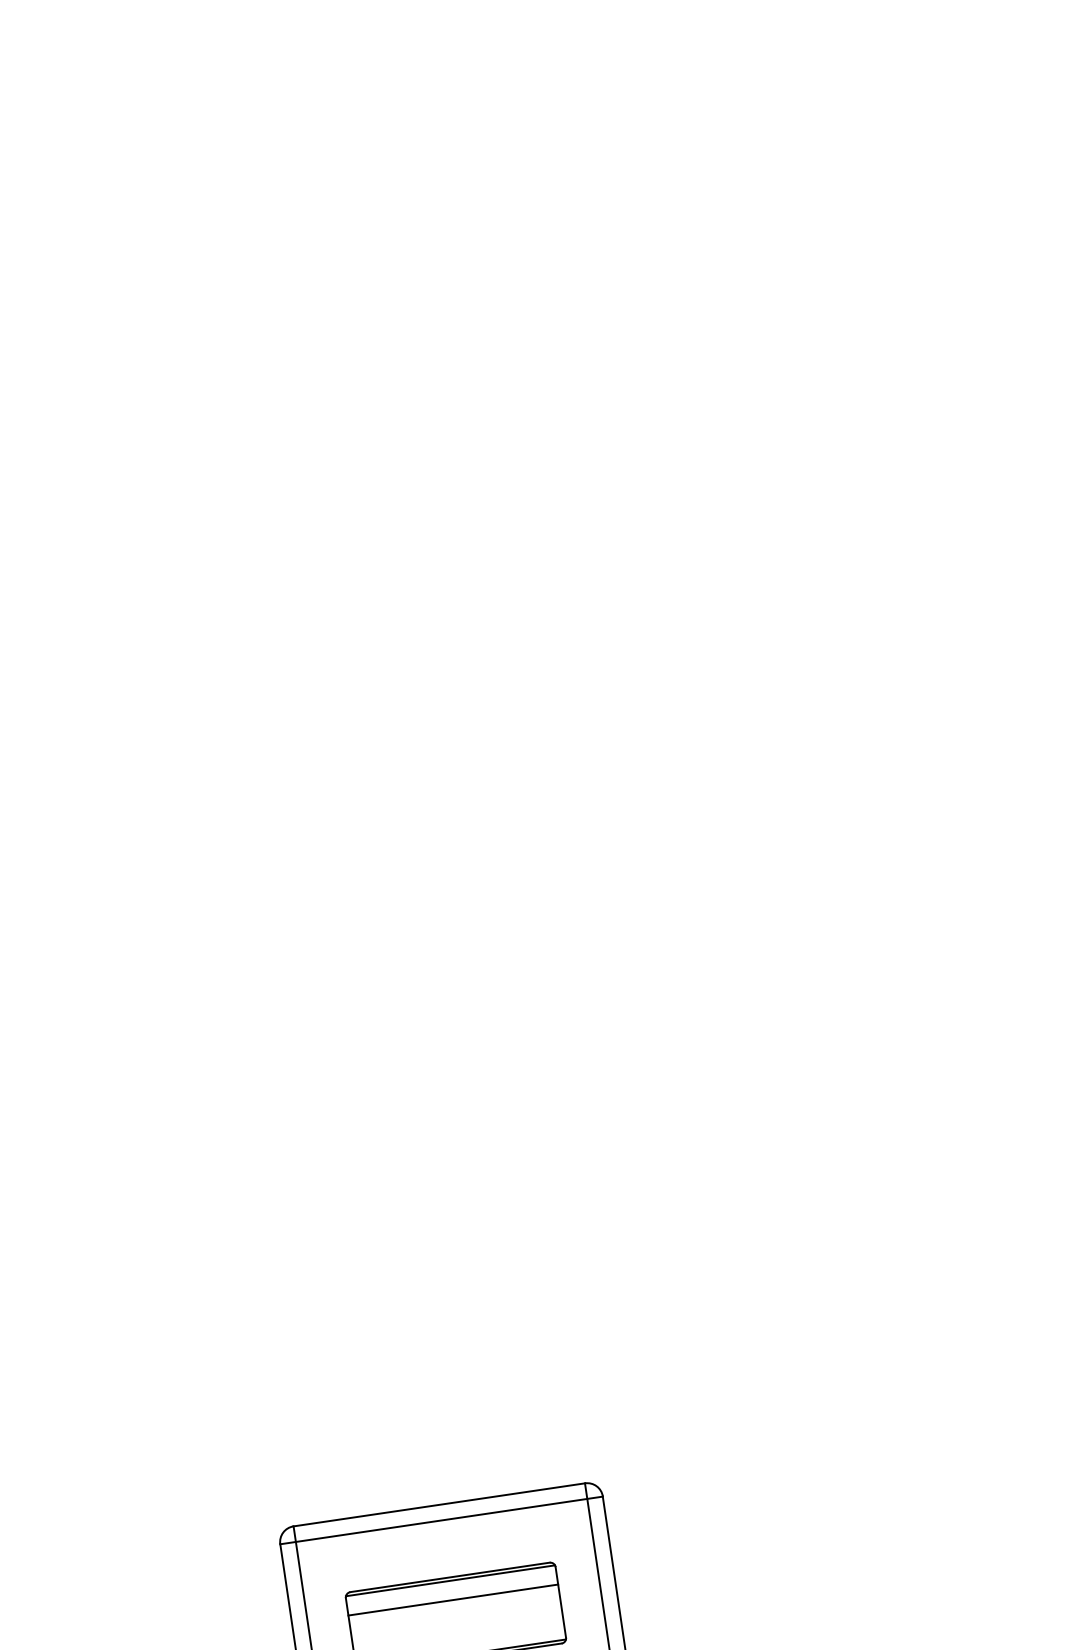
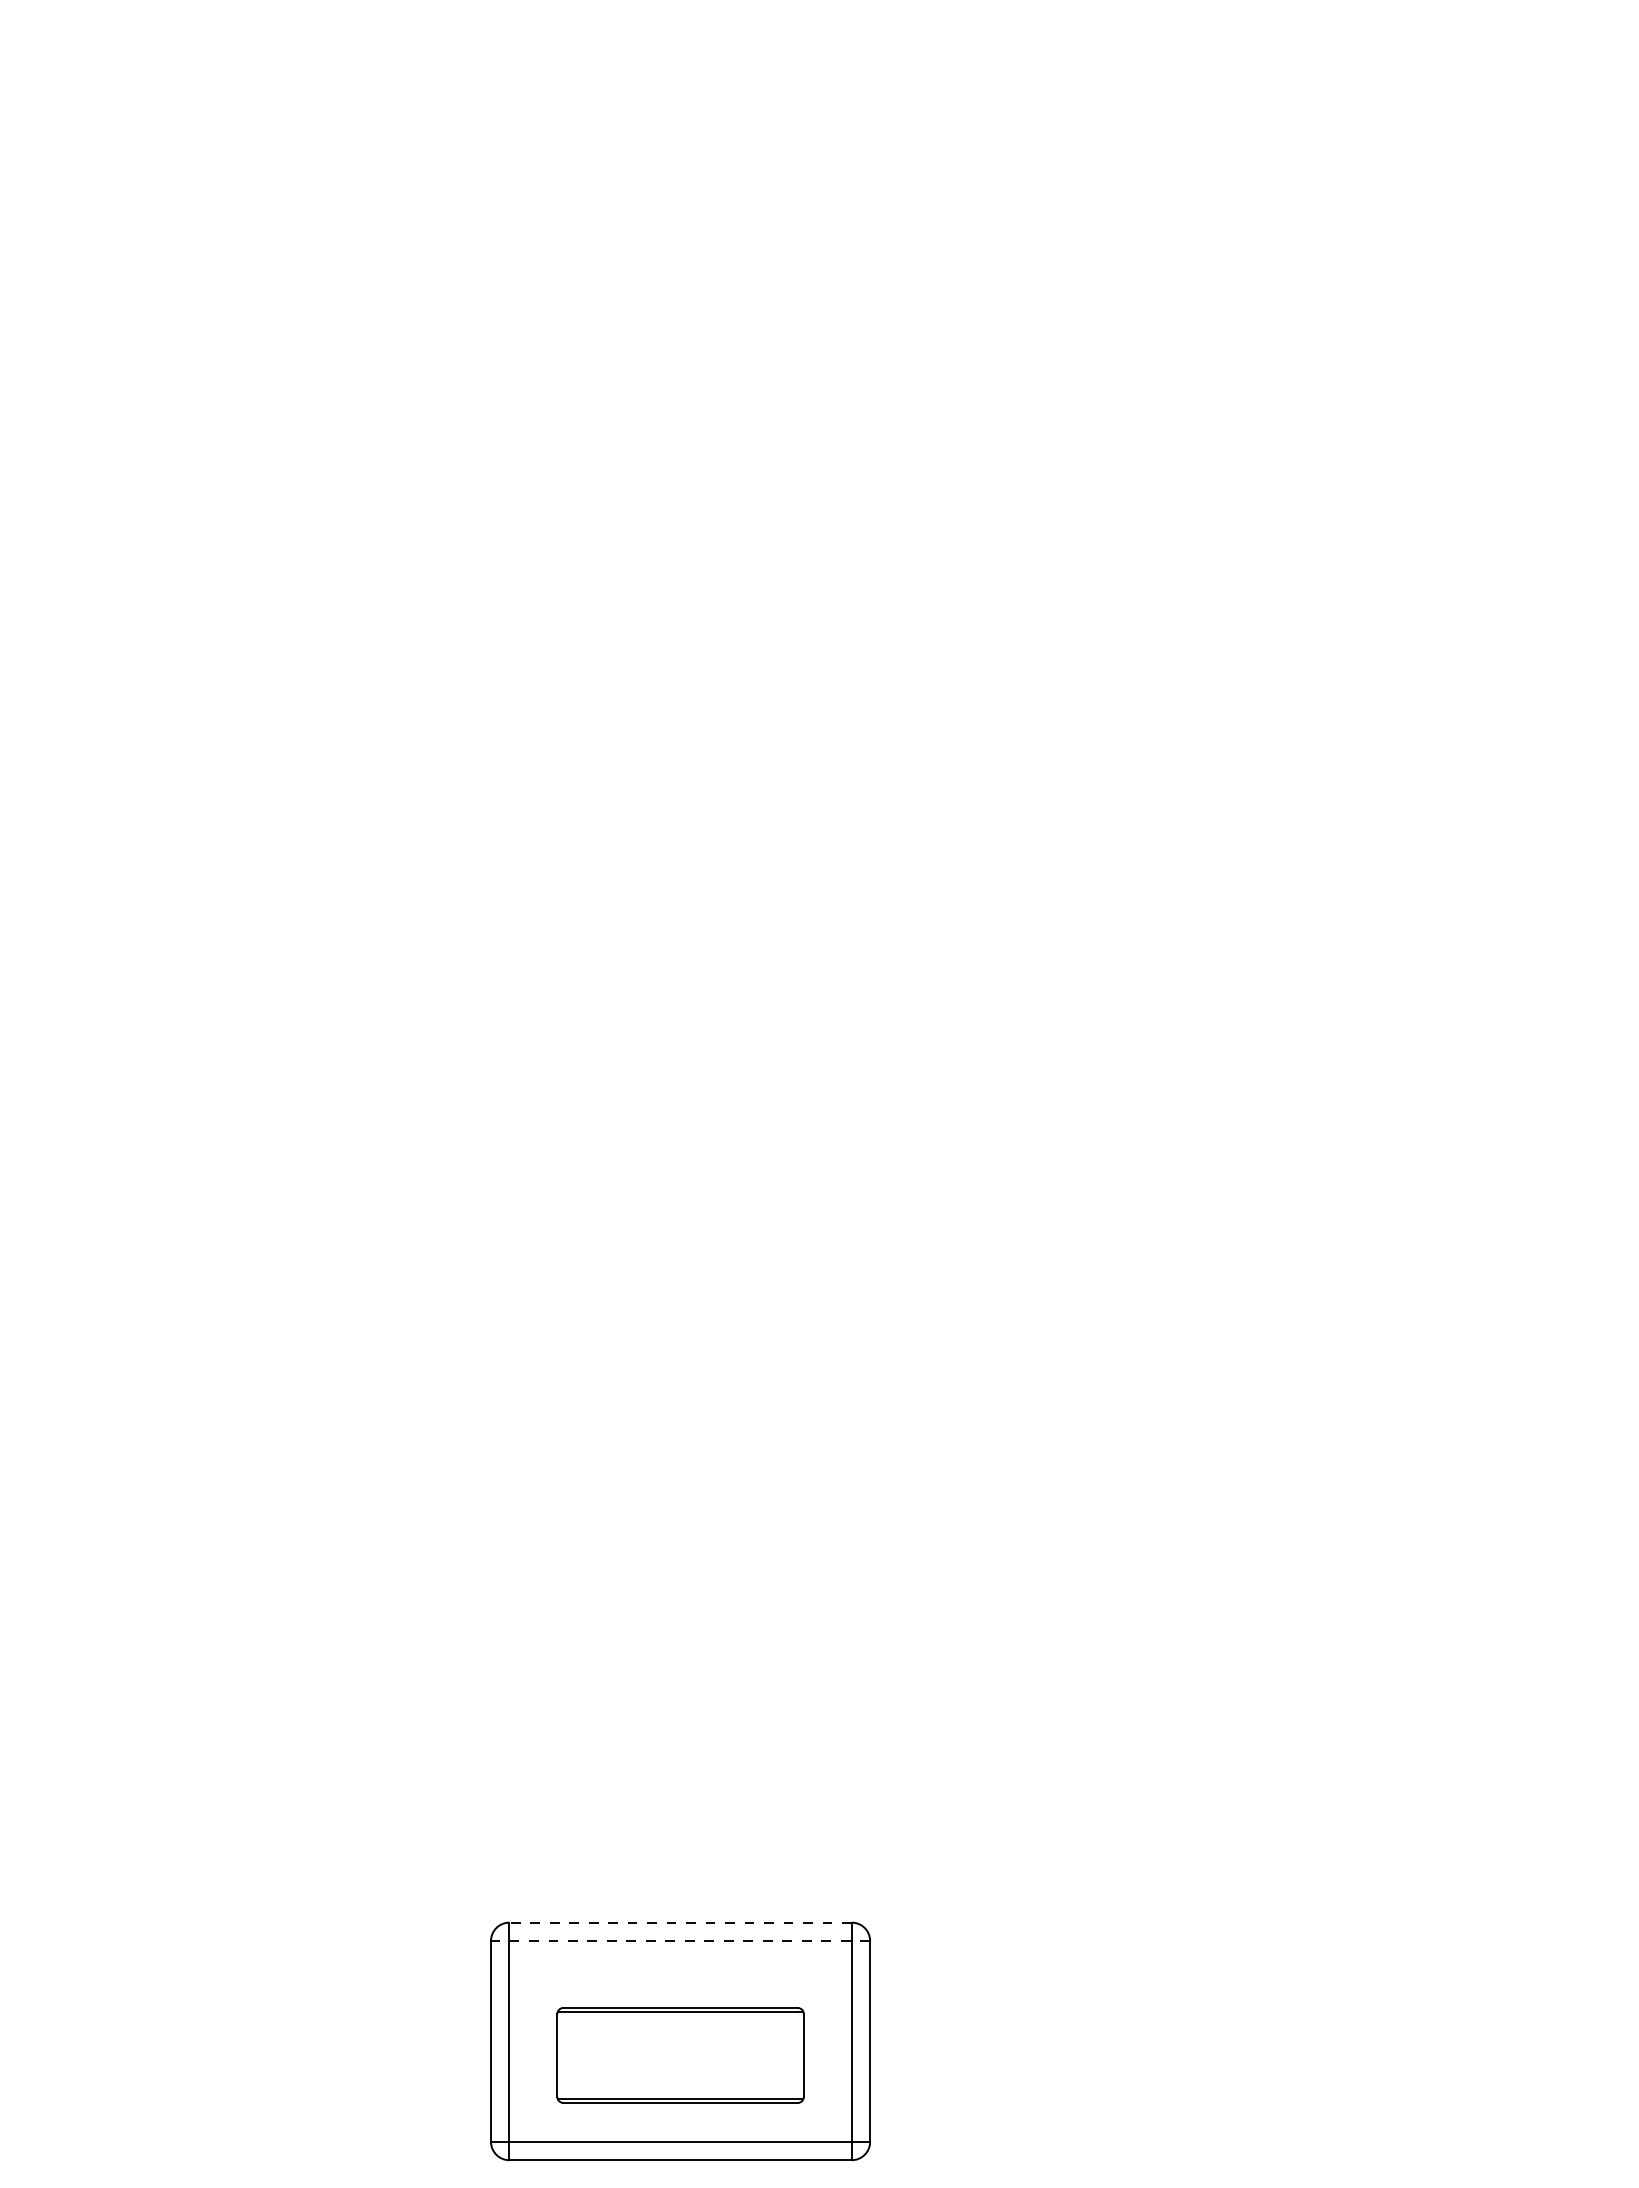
line: (439, 1504) -> (680, 1922), solid -> dashed
line: (441, 1520) -> (680, 1940), solid -> dashed
line: (453, 1600) -> (680, 2034), removed

